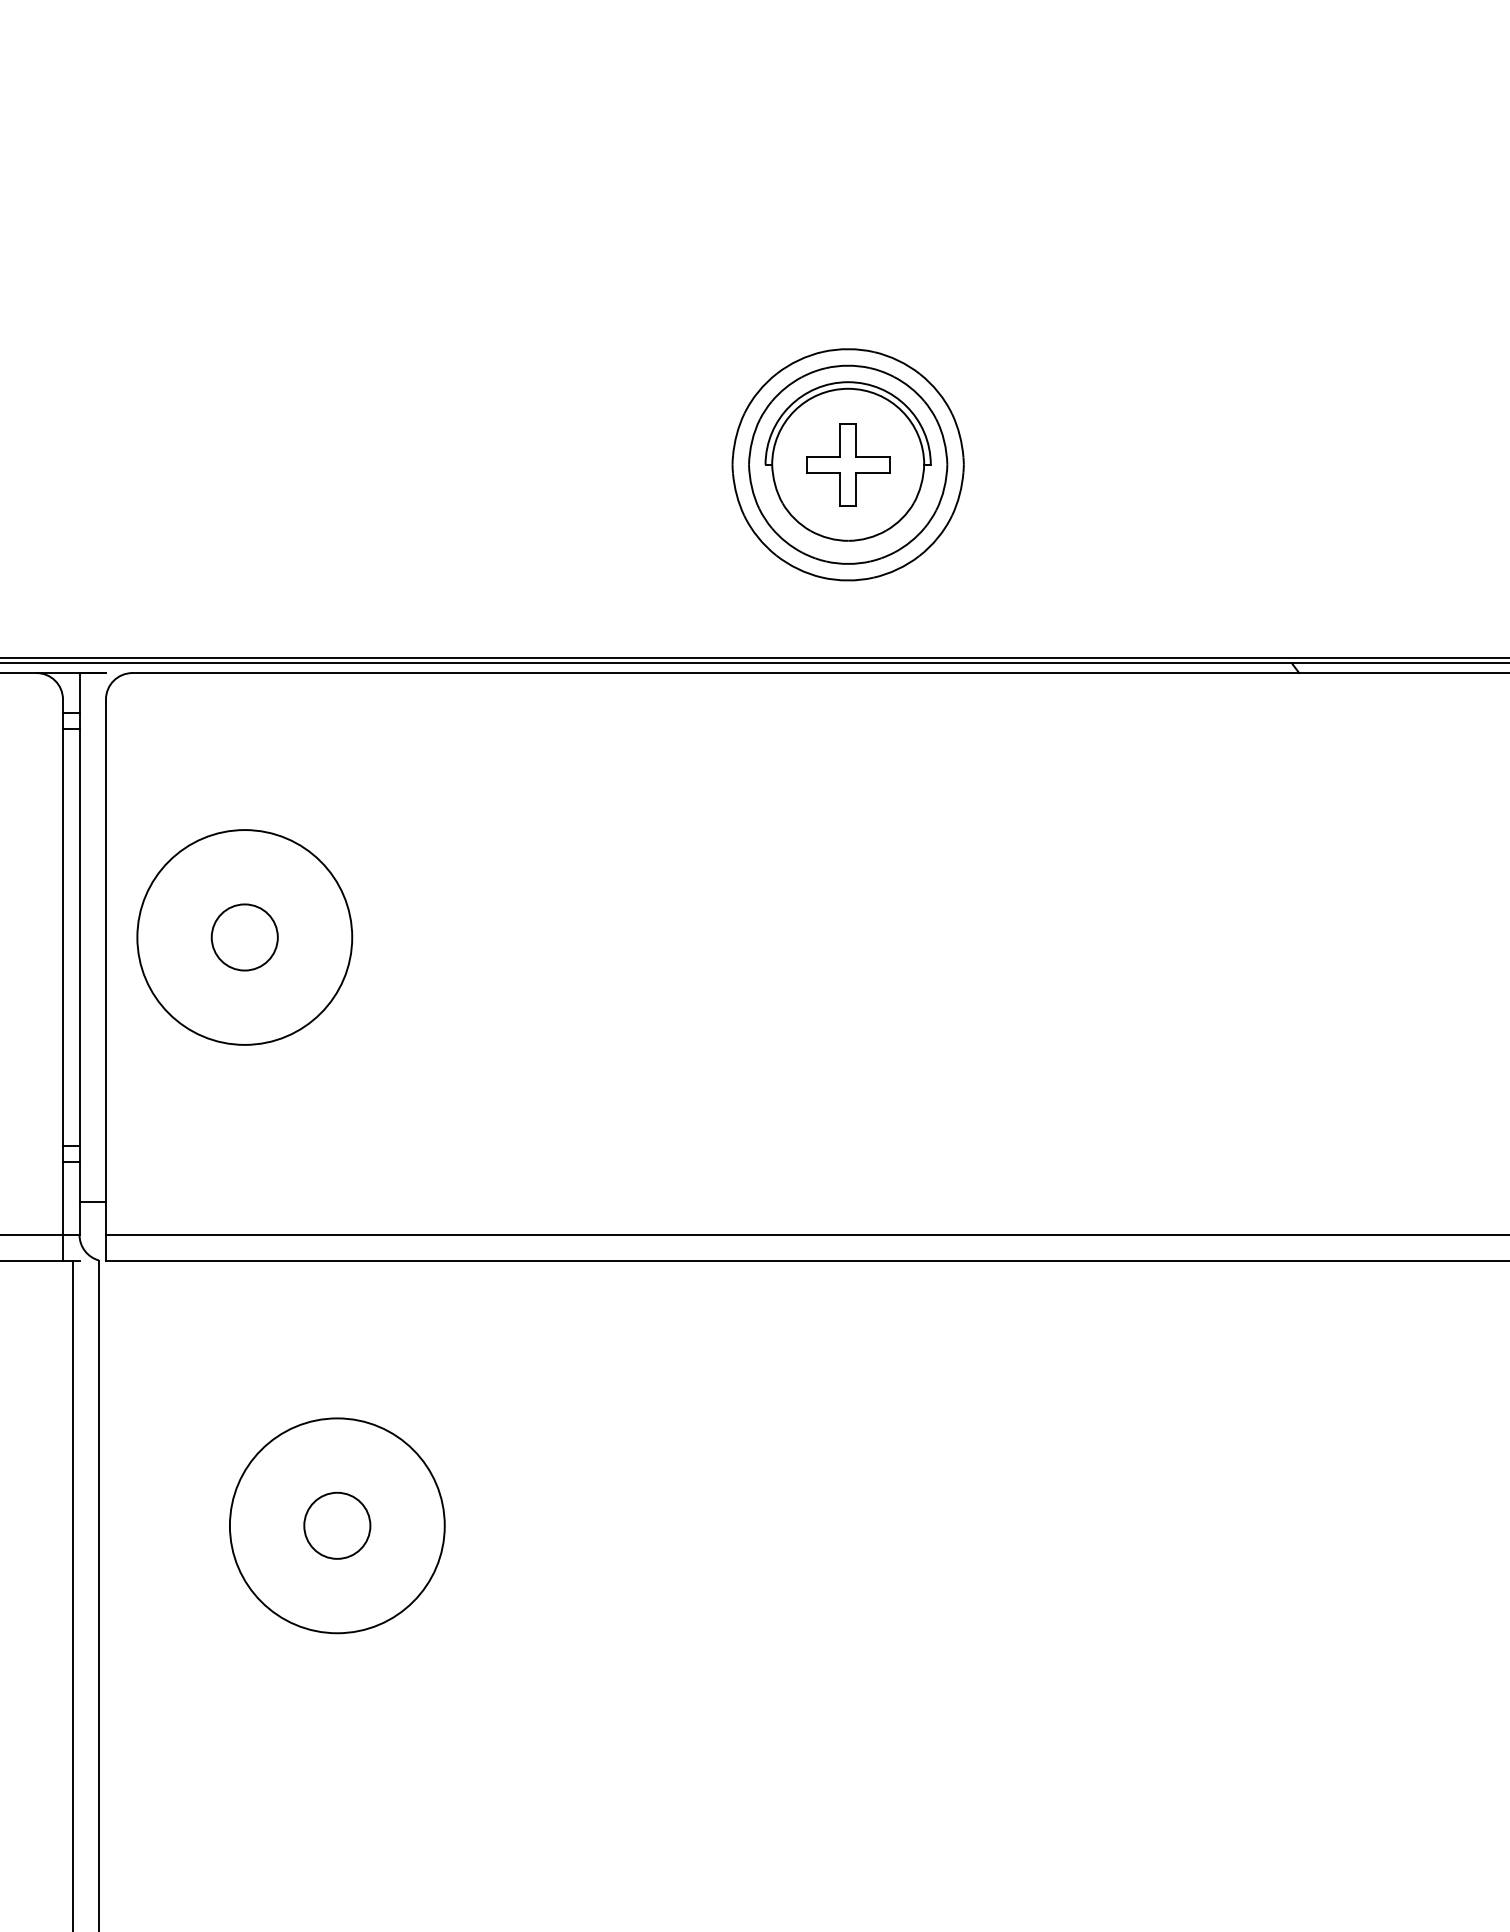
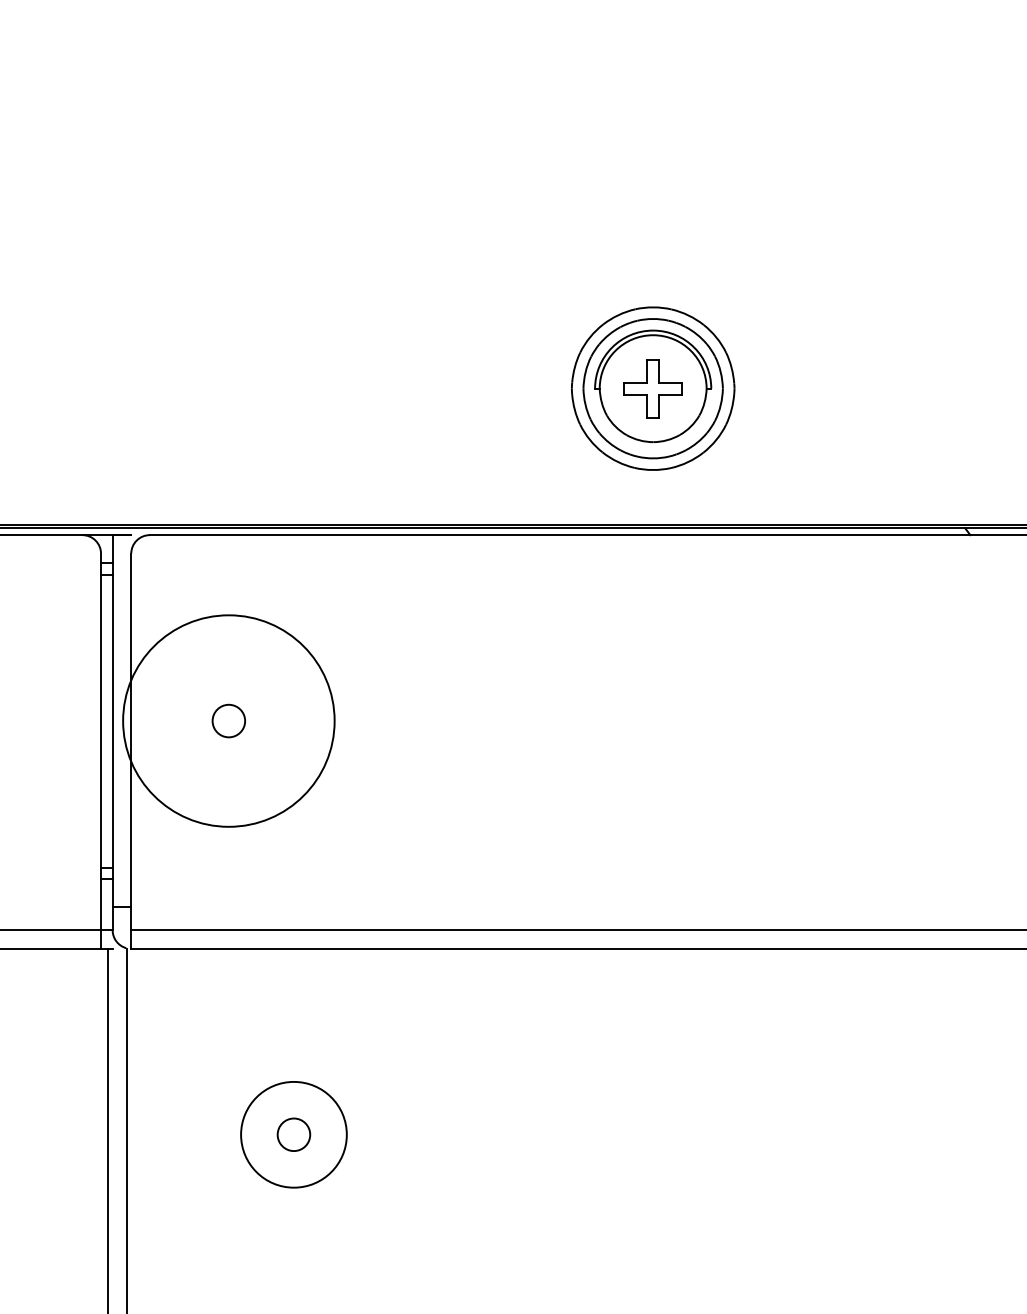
circle: (244, 937) -> (228, 721), size x0.7
circle: (244, 937) -> (228, 721), size x1.4
circle: (336, 1525) -> (293, 1134), size x0.7
circle: (337, 1525) -> (294, 1134), size x0.7

